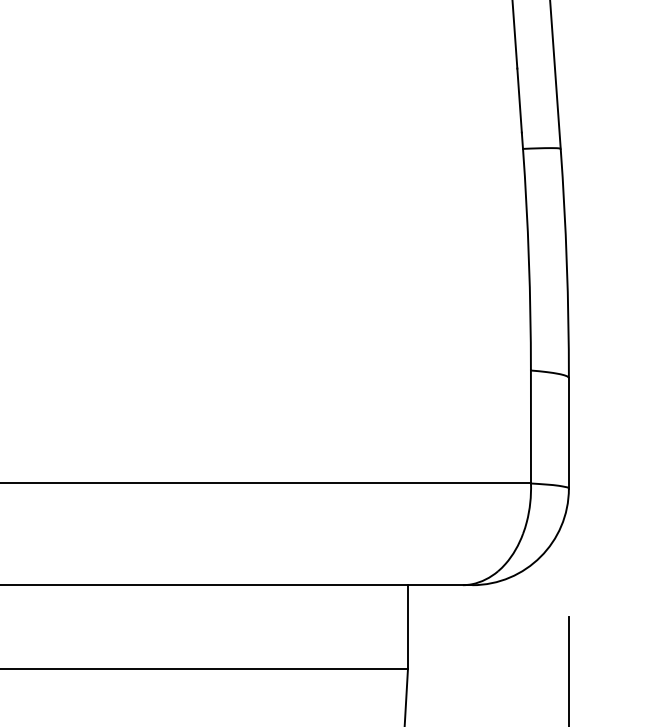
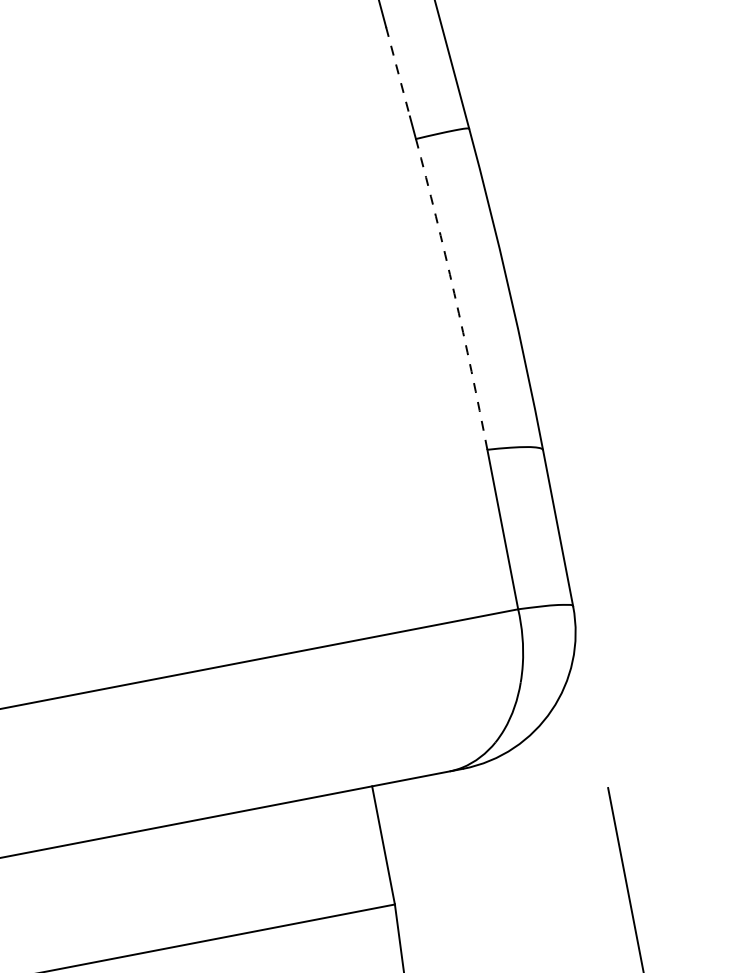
line: (519, 101) -> (398, 73), solid -> dashed
arc: (528, 259) -> (453, 293), solid -> dashed

